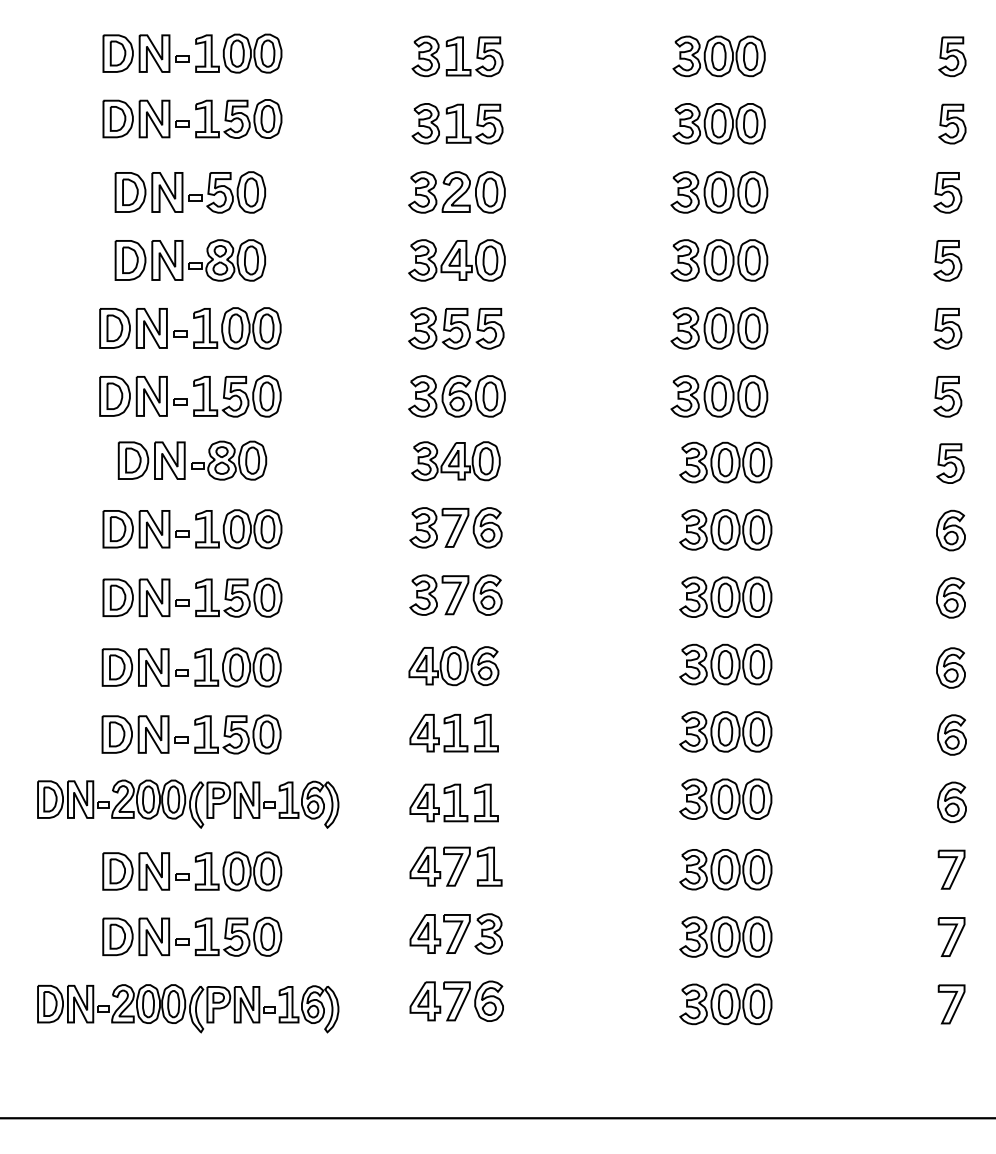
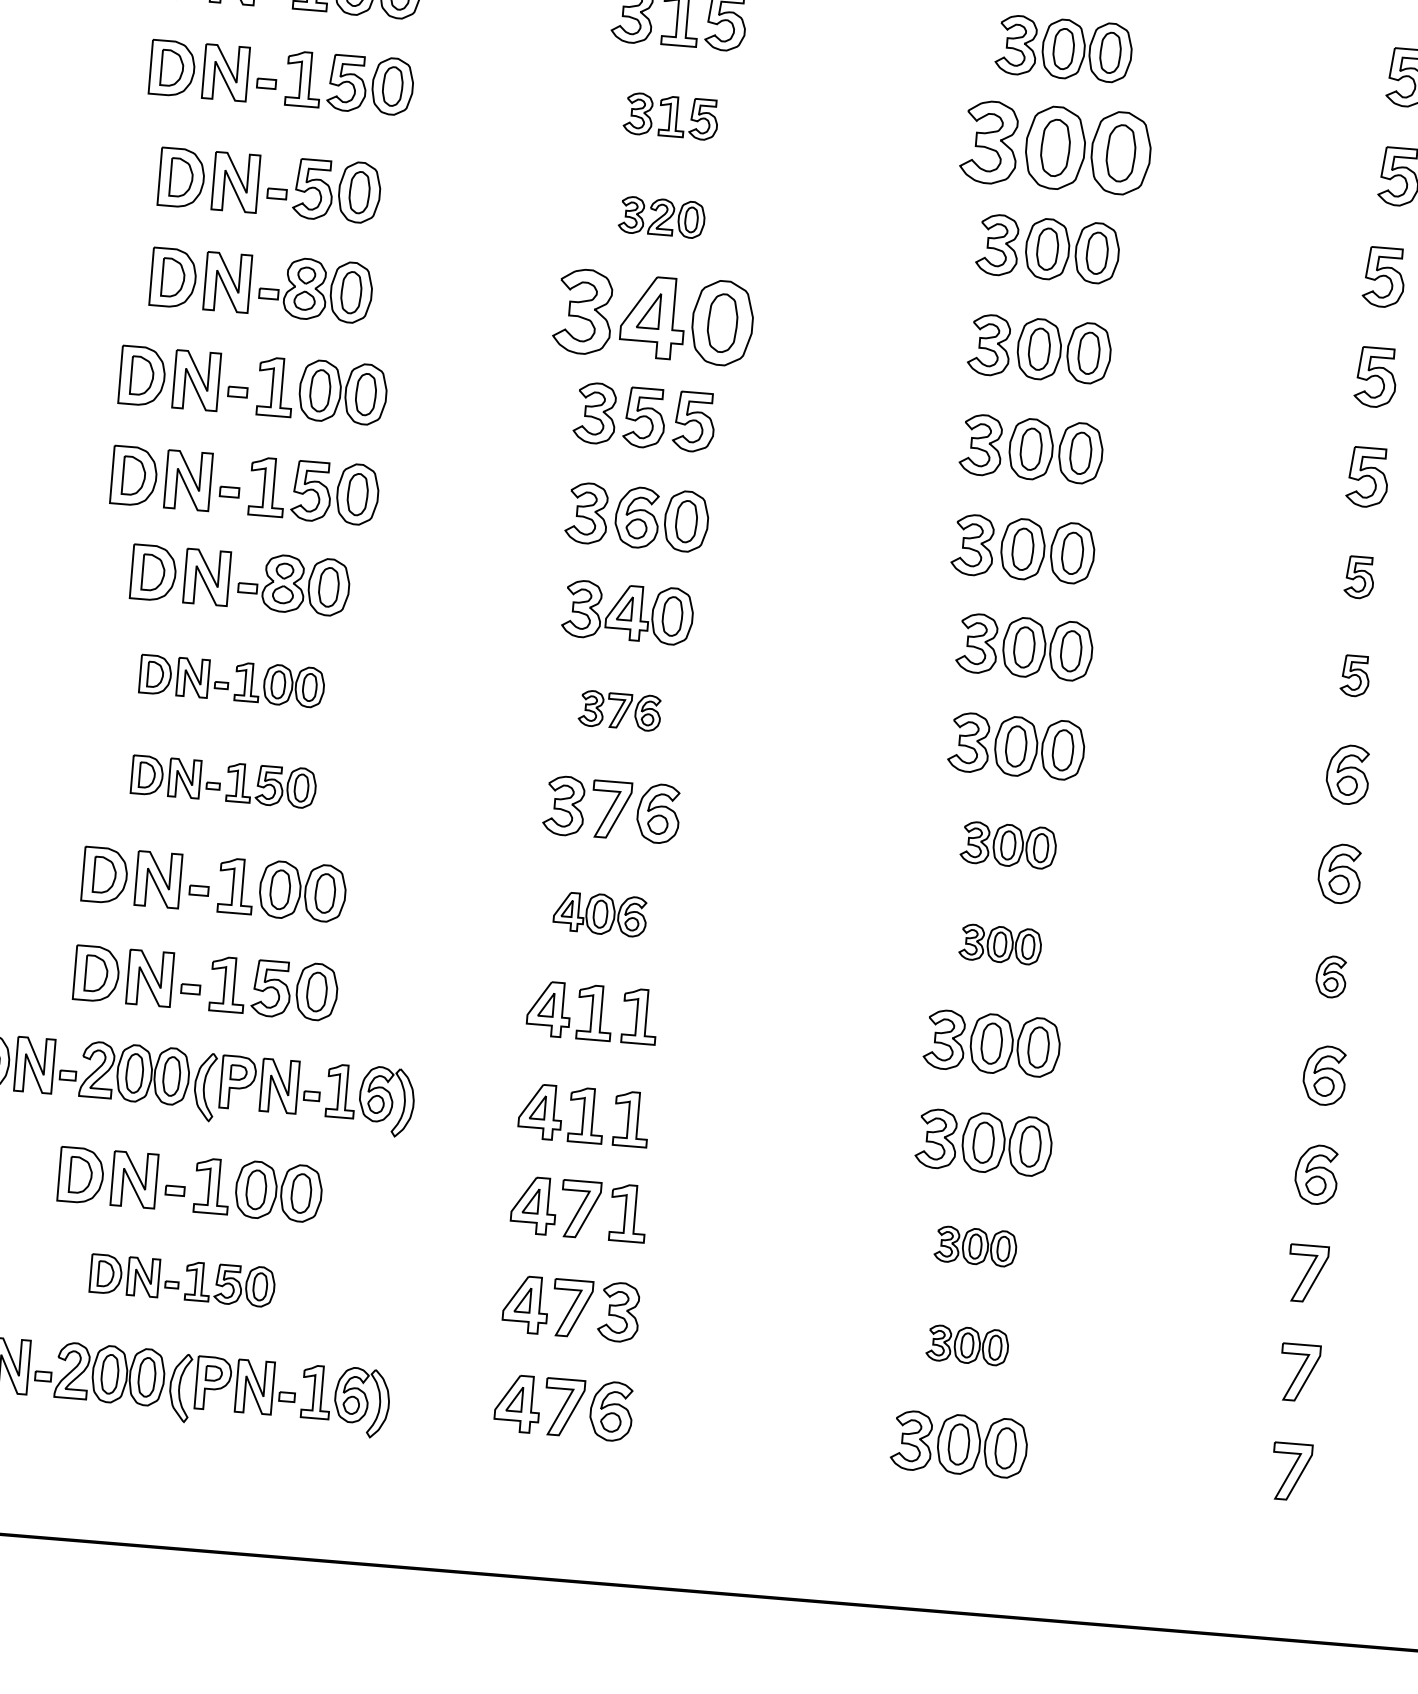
part: (457, 123) -> (671, 116), size x0.7
part: (718, 123) -> (1055, 147), size x1.4
part: (456, 192) -> (661, 217), size x0.6
part: (456, 260) -> (653, 317), size x1.4
part: (947, 396) -> (1358, 577), size x0.7
part: (950, 463) -> (1355, 675), size x0.7
part: (455, 527) -> (619, 710), size x0.6
part: (192, 529) -> (232, 681), size x0.7
part: (725, 596) -> (1008, 844), size x0.7
part: (192, 597) -> (223, 781), size x0.7
part: (725, 664) -> (999, 944), size x0.6
part: (453, 666) -> (599, 914), size x0.7
part: (950, 667) -> (1330, 976), size x0.7
part: (725, 869) -> (975, 1246), size x0.6
part: (192, 936) -> (182, 1280), size x0.7
part: (725, 936) -> (967, 1344), size x0.6

